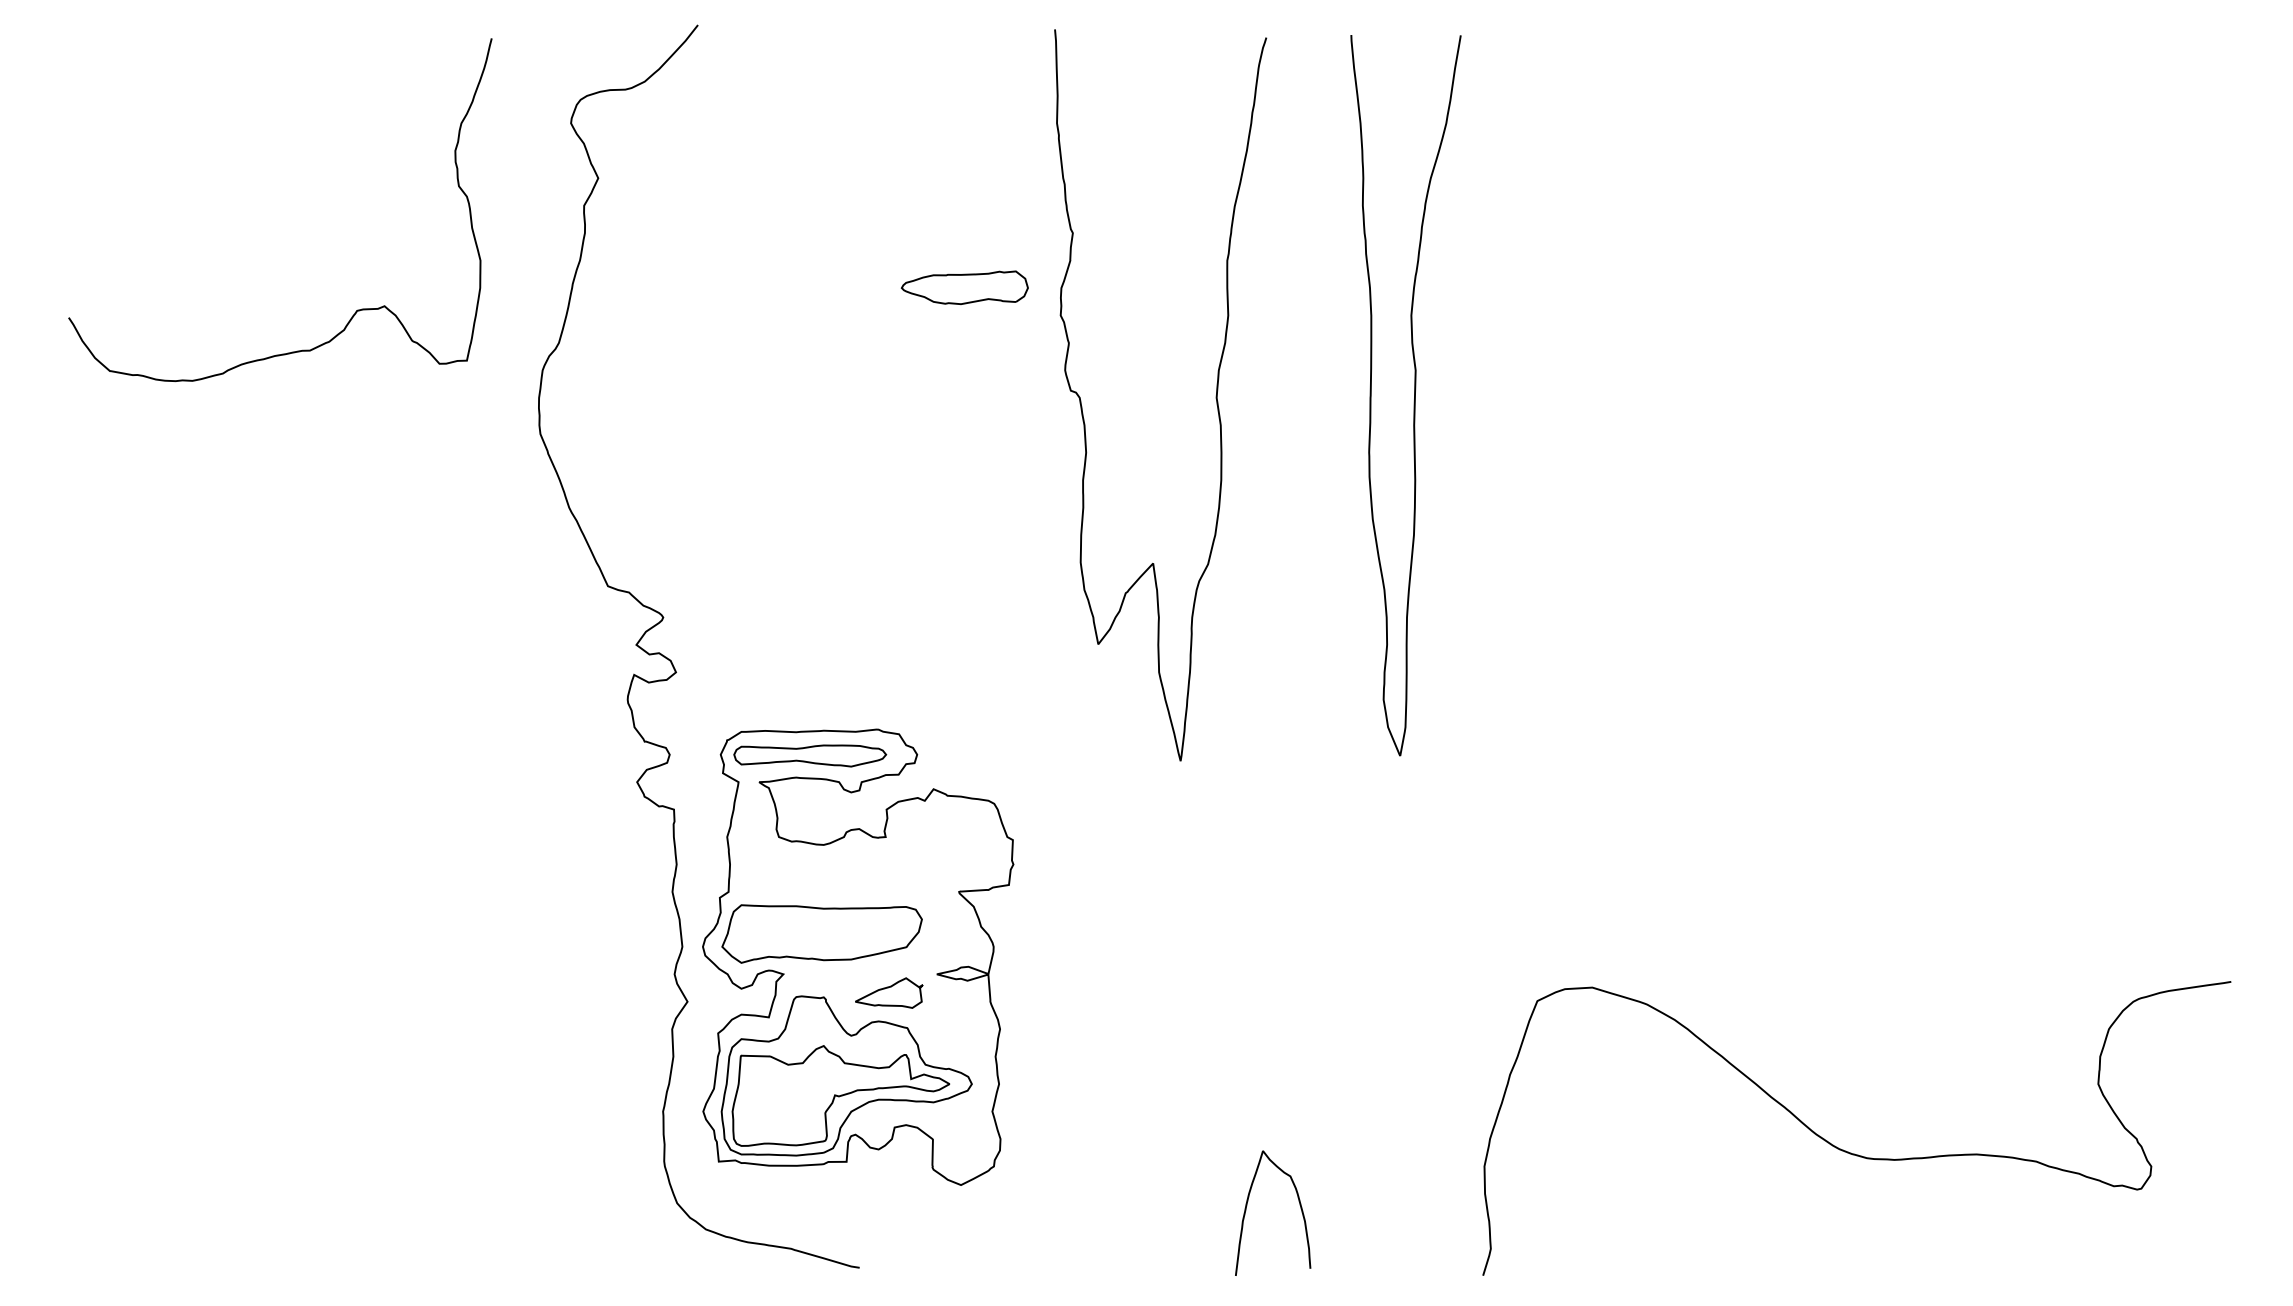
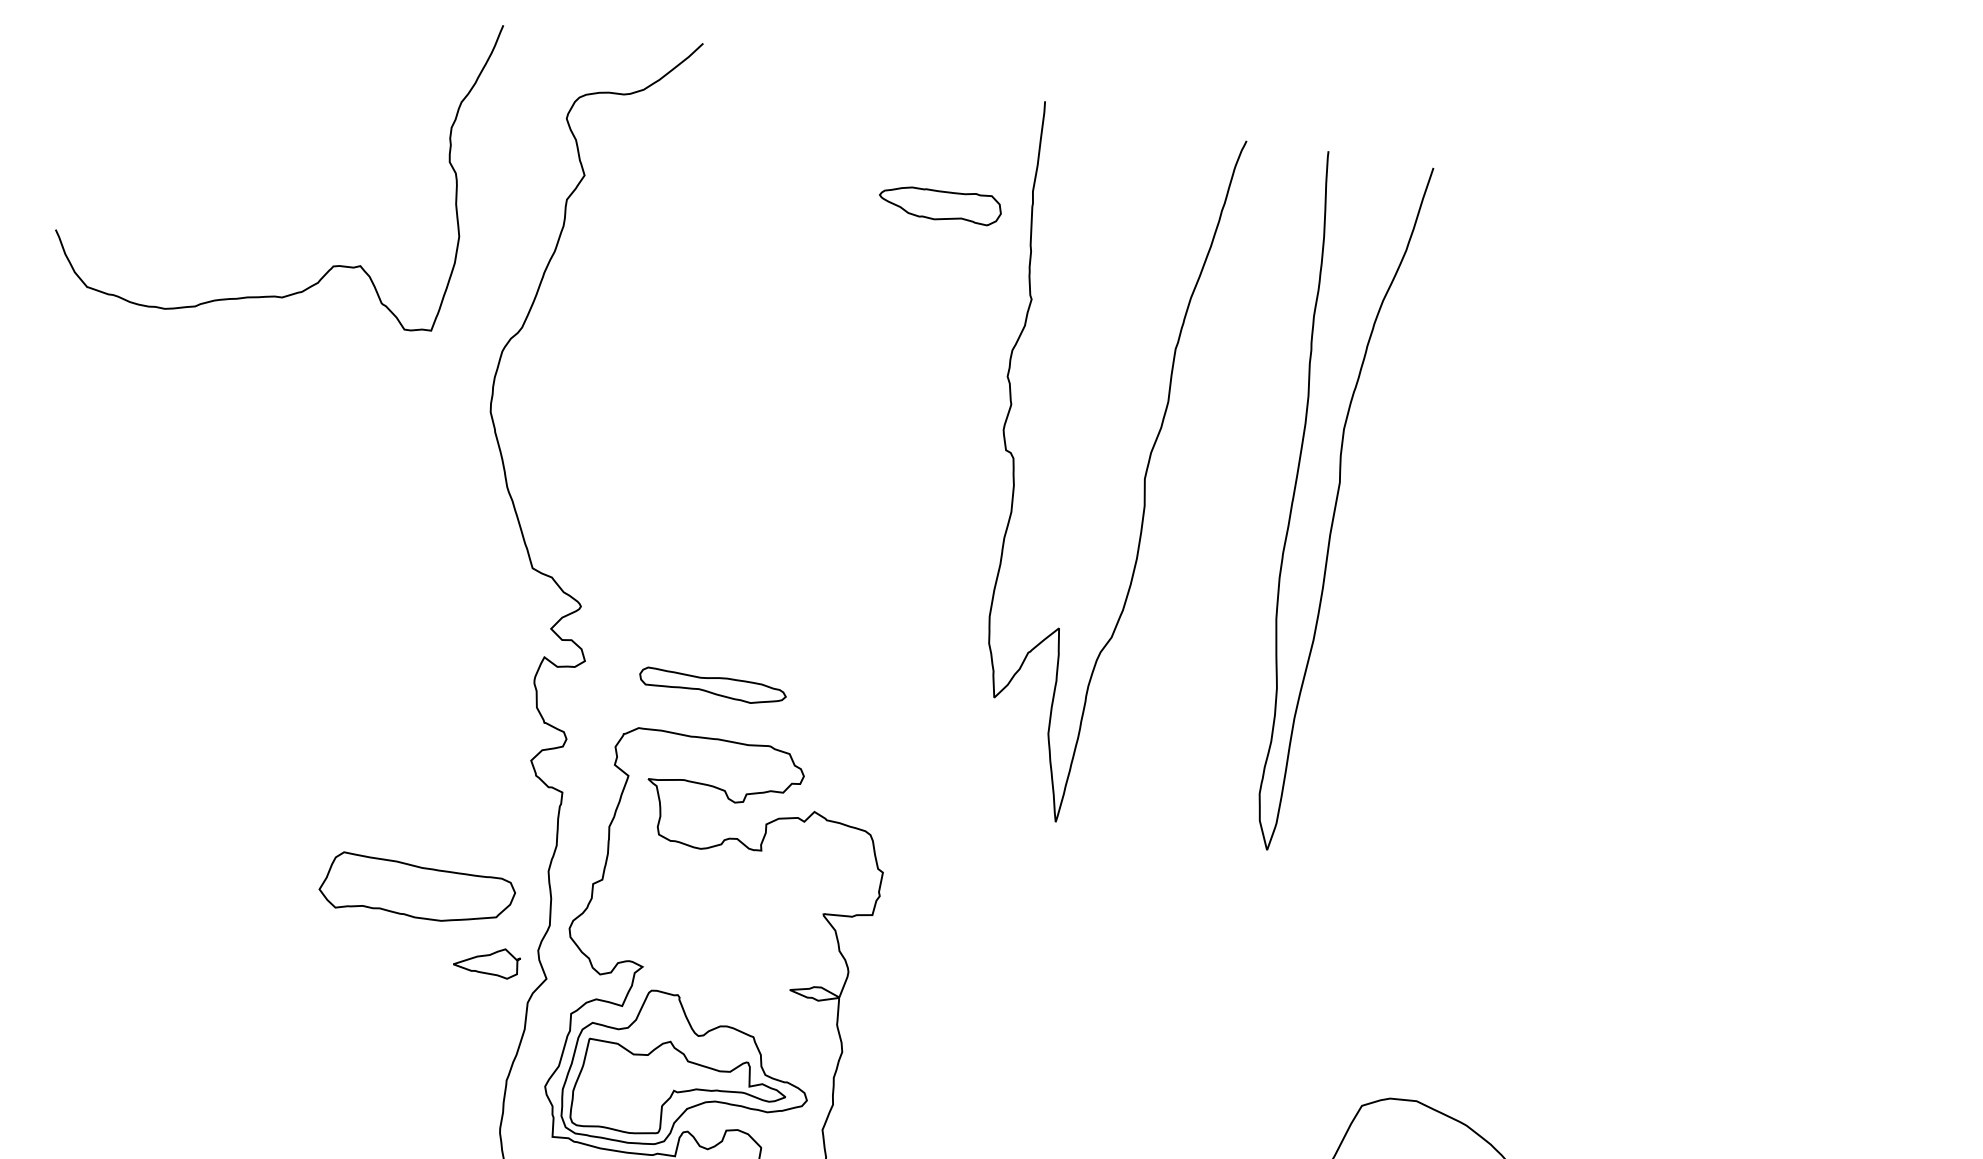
part: (964, 287) -> (940, 203), moved
part: (810, 755) -> (713, 686), moved
part: (821, 933) -> (416, 891), moved
part: (889, 992) -> (487, 960), moved

